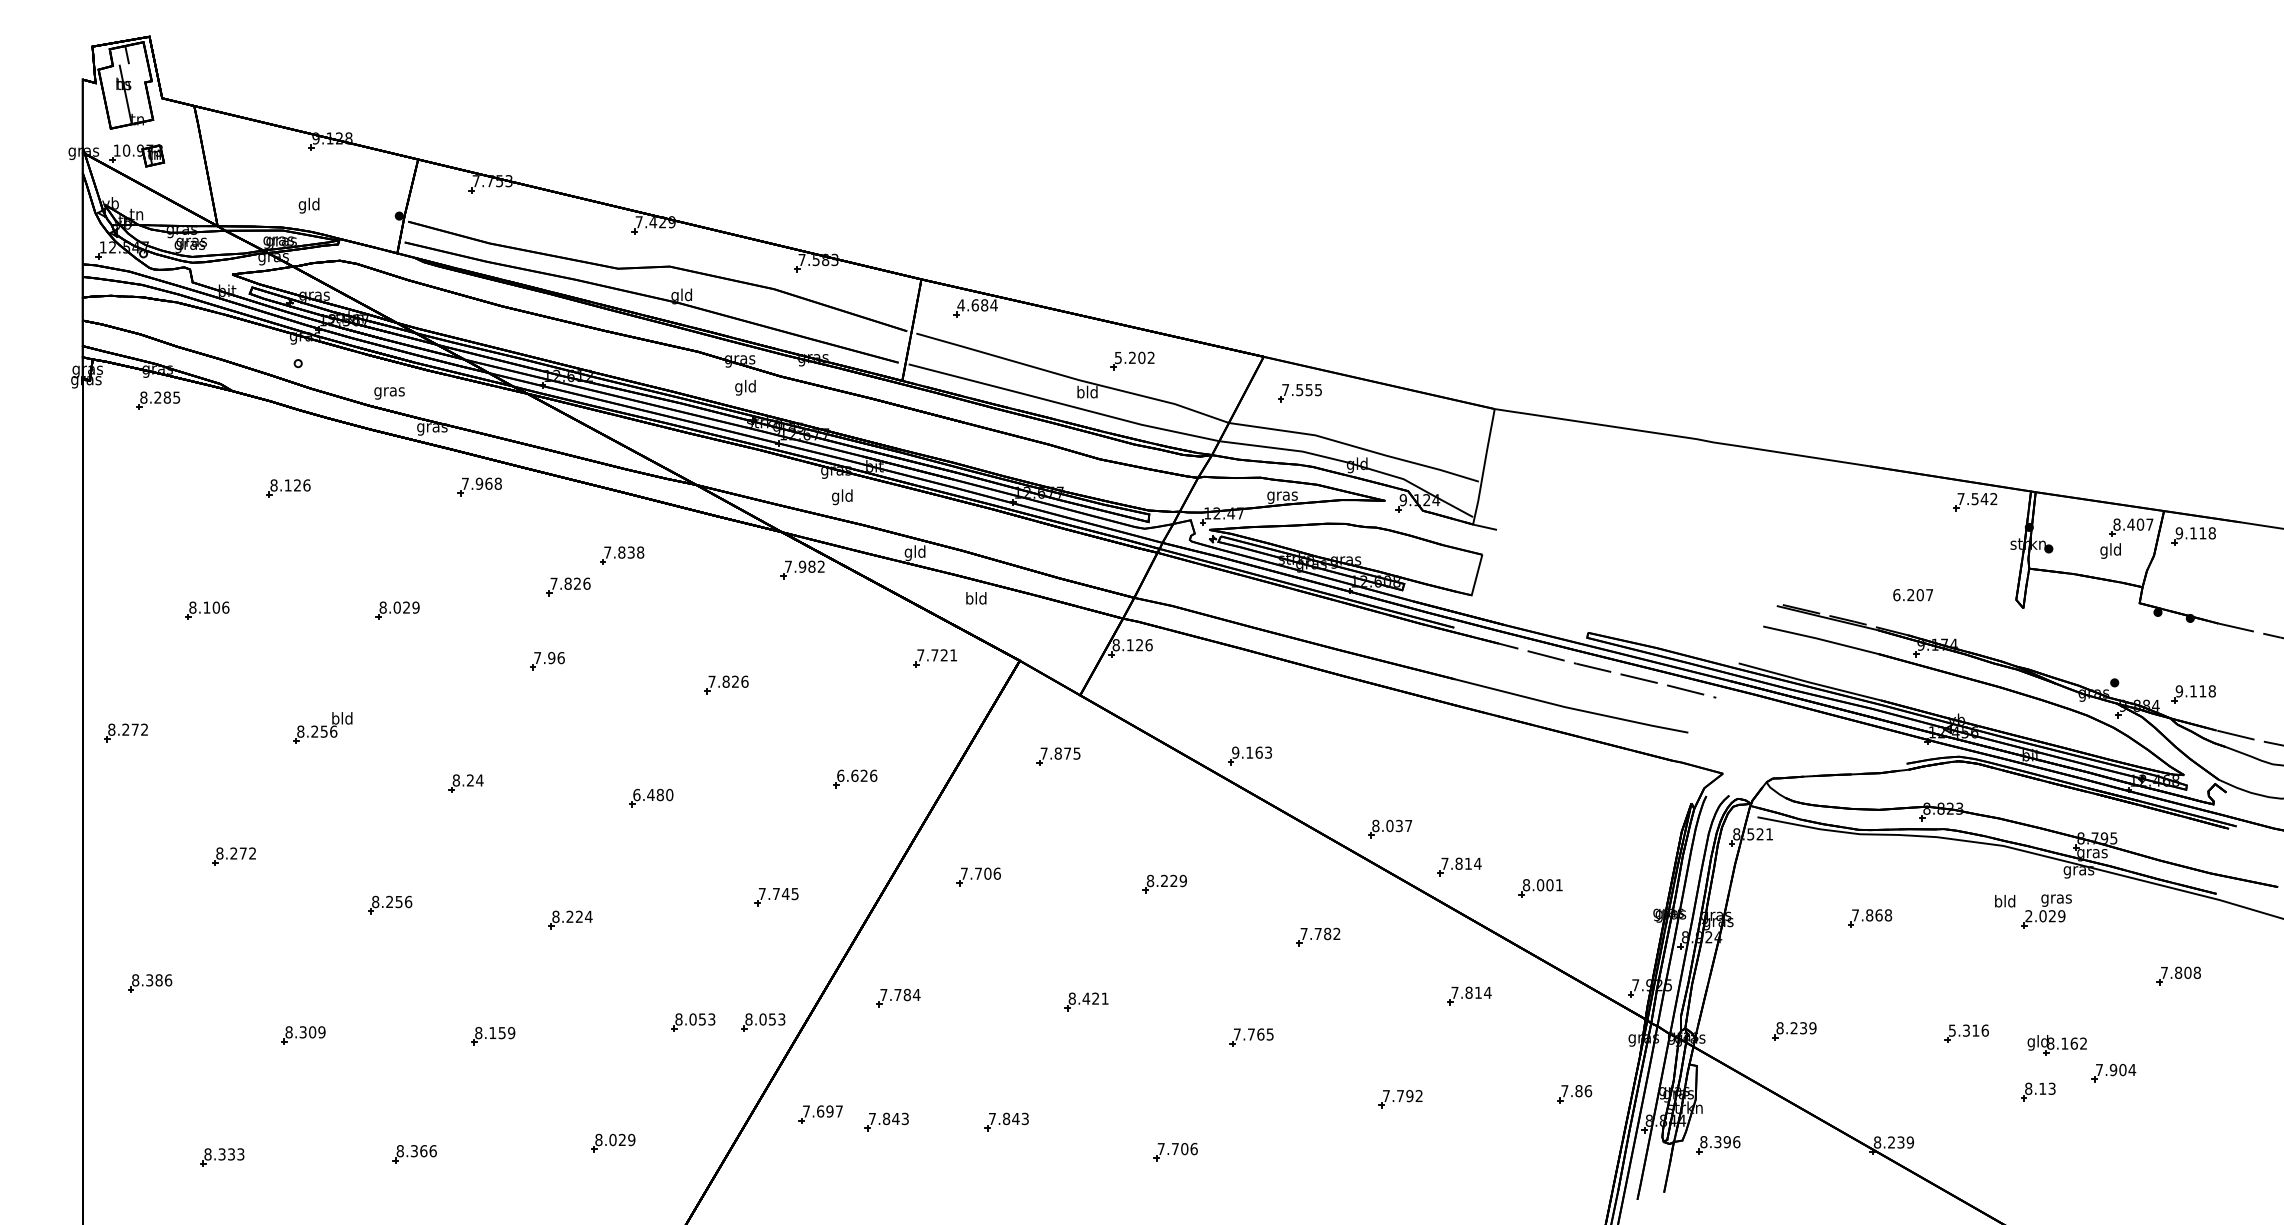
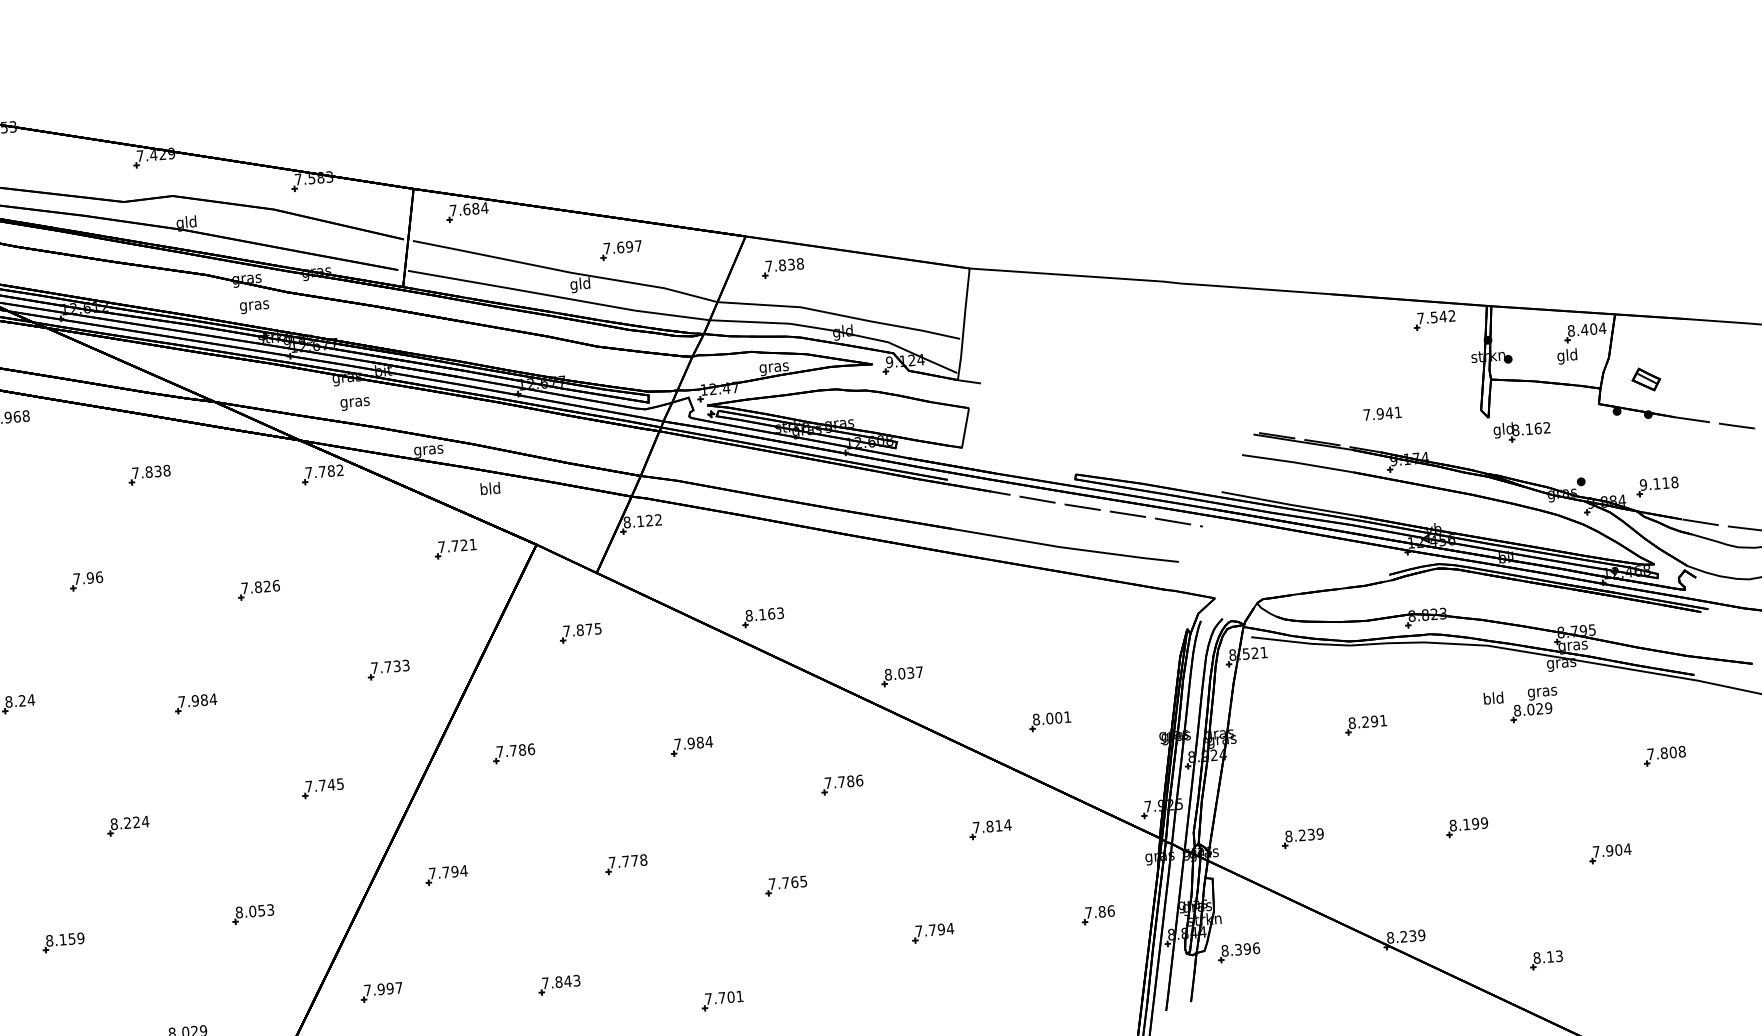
text: (960, 305) -> (452, 210), 4.684 -> 7.684
text: (1134, 357) -> (622, 246), 5.202 -> 7.697
text: (745, 387) -> (254, 305), gld -> gras
text: (1309, 389) -> (791, 264), 7.555 -> 7.838
text: (1080, 393) -> (573, 285), bld -> gld
text: (842, 497) -> (355, 402), gld -> gras
text: (2149, 524) -> (1602, 328), 8.407 -> 8.404
part: (2193, 536) -> (1645, 336), removed
text: (915, 553) -> (428, 450), gld -> gras
text: (802, 566) -> (322, 471), 7.982 -> 7.782
part: (2190, 581) -> (1645, 379), added
part: (568, 586) -> (100, 508), removed
text: (1913, 595) -> (1382, 414), 6.207 -> 7.941
text: (1148, 645) -> (657, 520), 8.126 -> 8.122
text: (1235, 752) -> (749, 615), 9.163 -> 8.163
text: (857, 775) -> (390, 666), 6.626 -> 7.733
text: (653, 794) -> (197, 700), 6.480 -> 7.984
part: (1459, 866) -> (971, 706), removed
text: (987, 873) -> (522, 749), 7.706 -> 7.786
text: (1166, 880) -> (693, 742), 8.229 -> 7.984
text: (1872, 915) -> (1368, 721), 7.868 -> 8.291
text: (2028, 916) -> (1517, 710), 2.029 -> 8.029
text: (1336, 933) -> (859, 780), 7.782 -> 7.786
text: (906, 995) -> (454, 872), 7.784 -> 7.794
text: (1088, 998) -> (627, 861), 8.421 -> 7.778
part: (763, 1022) -> (320, 908), removed
text: (1968, 1030) -> (1468, 824), 5.316 -> 8.199
part: (2056, 1045) -> (1521, 431), moved
part: (2038, 1091) -> (1546, 959), moved
text: (1419, 1095) -> (950, 928), 7.792 -> 7.794
text: (820, 1111) -> (381, 989), 7.697 -> 7.997
part: (886, 1121) -> (444, 993), removed
text: (1193, 1149) -> (739, 996), 7.706 -> 7.701

